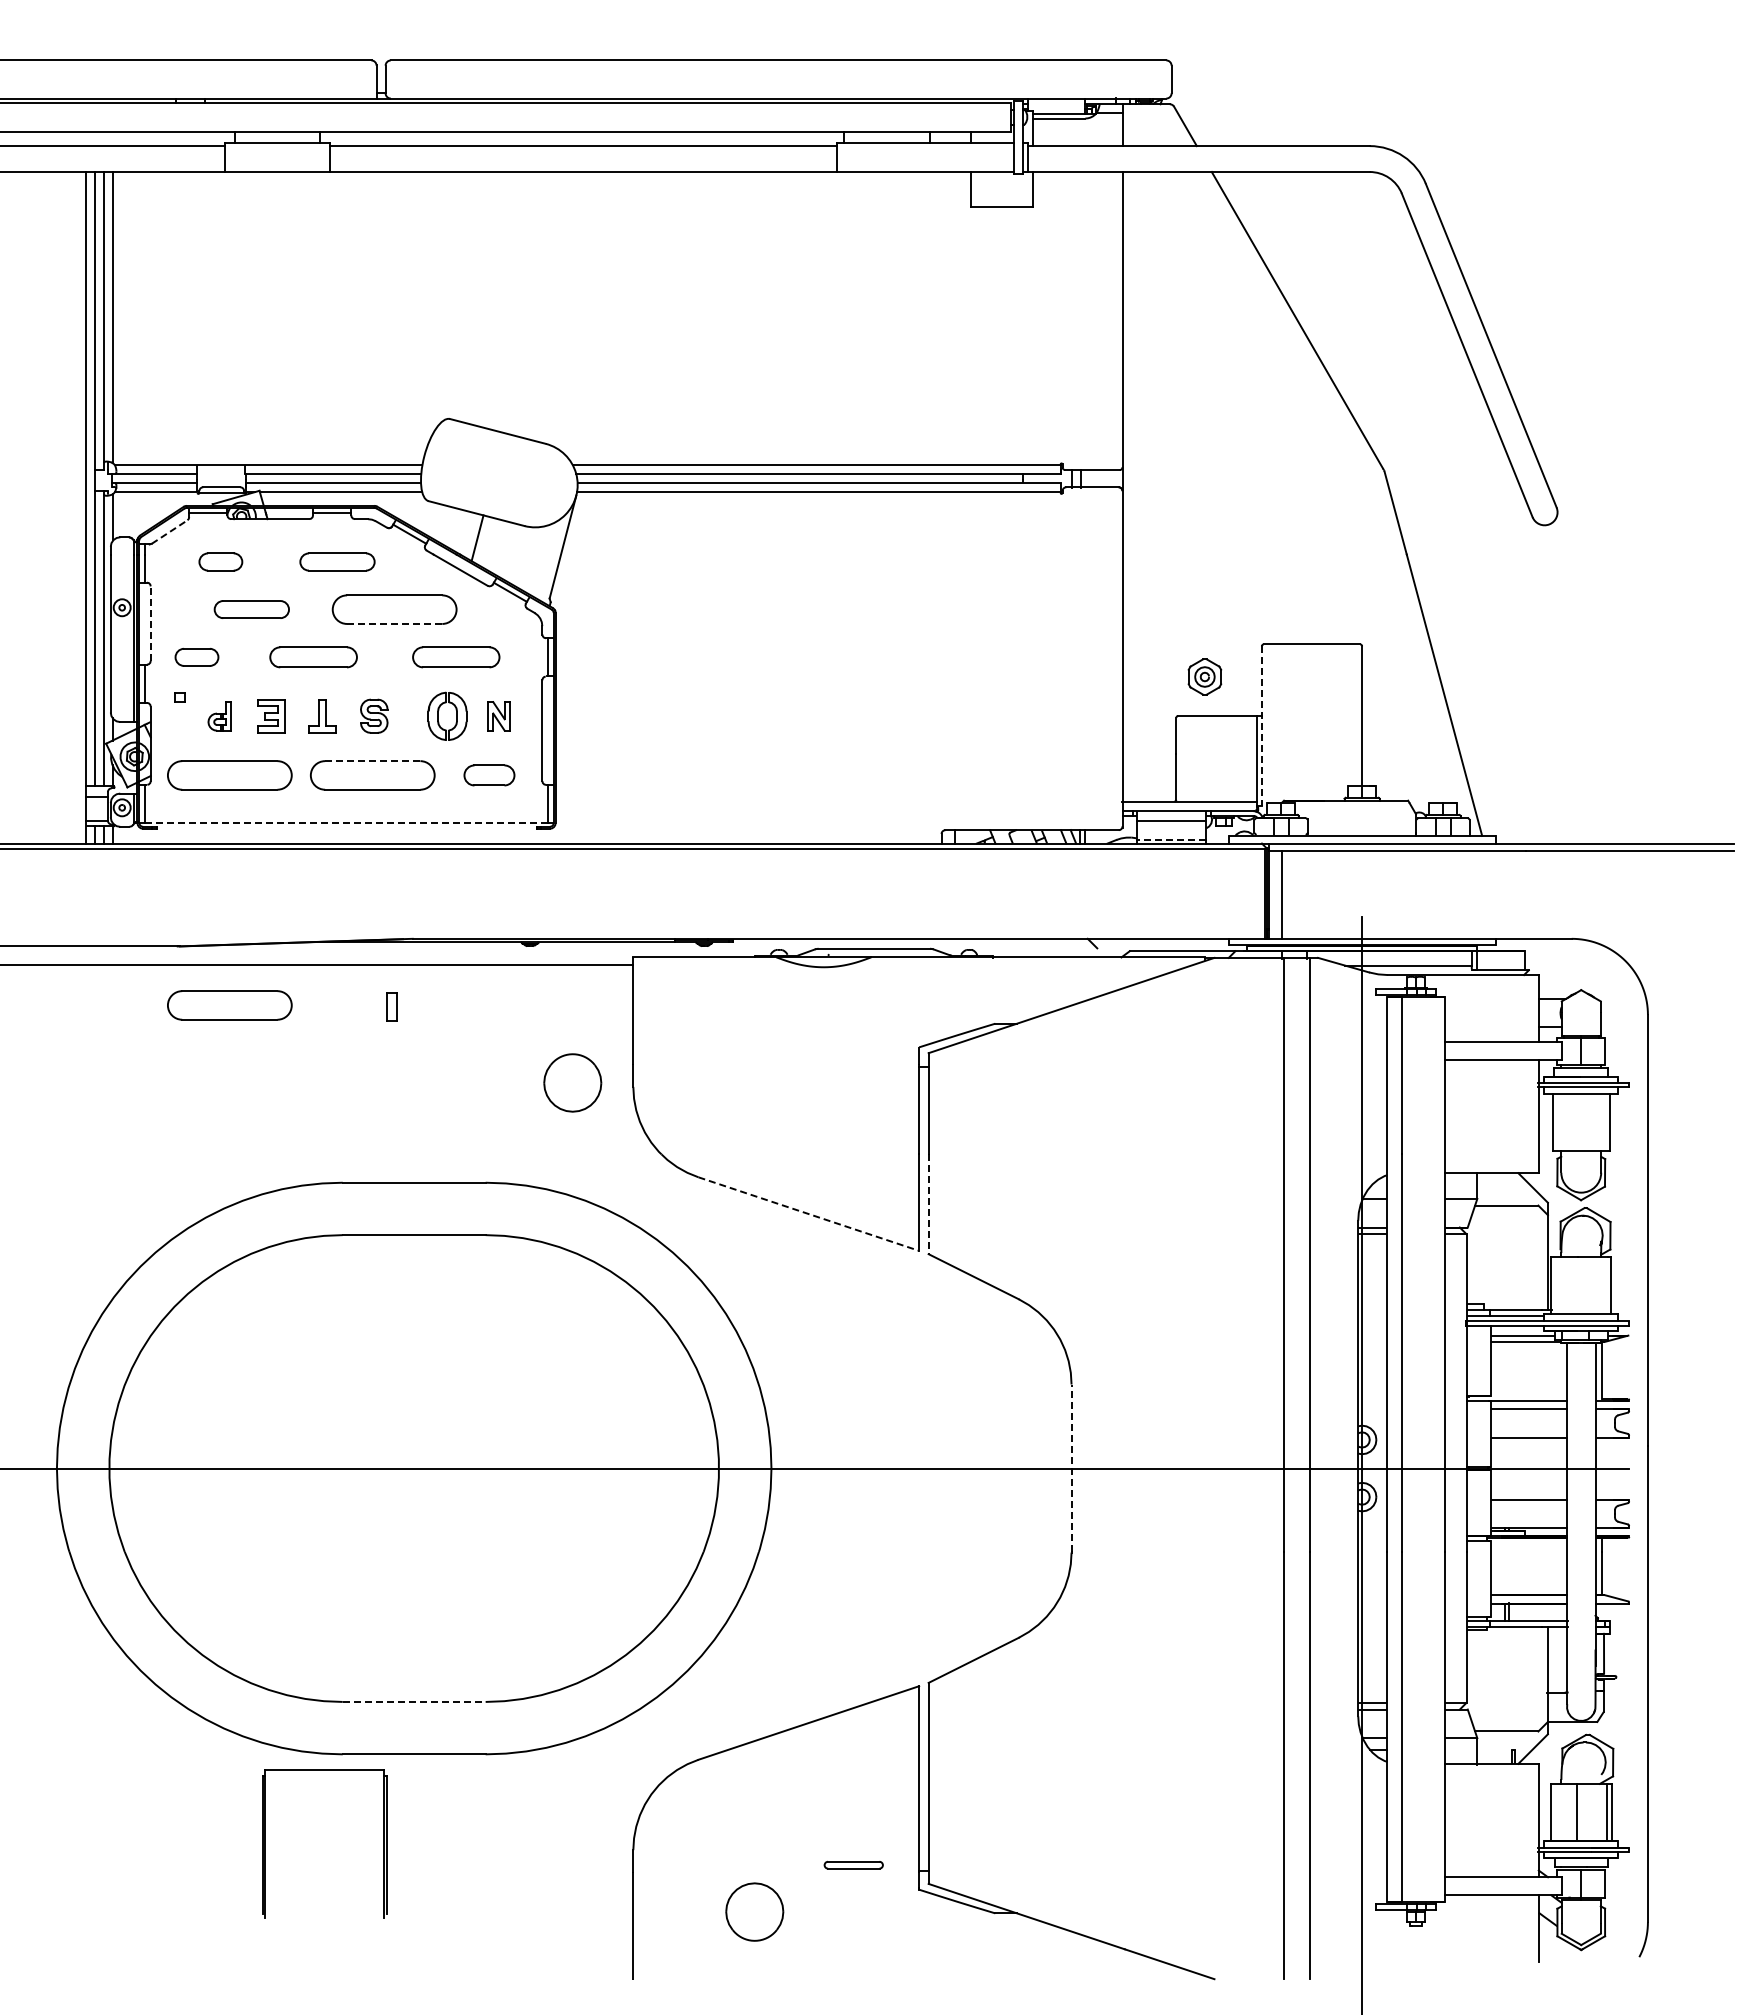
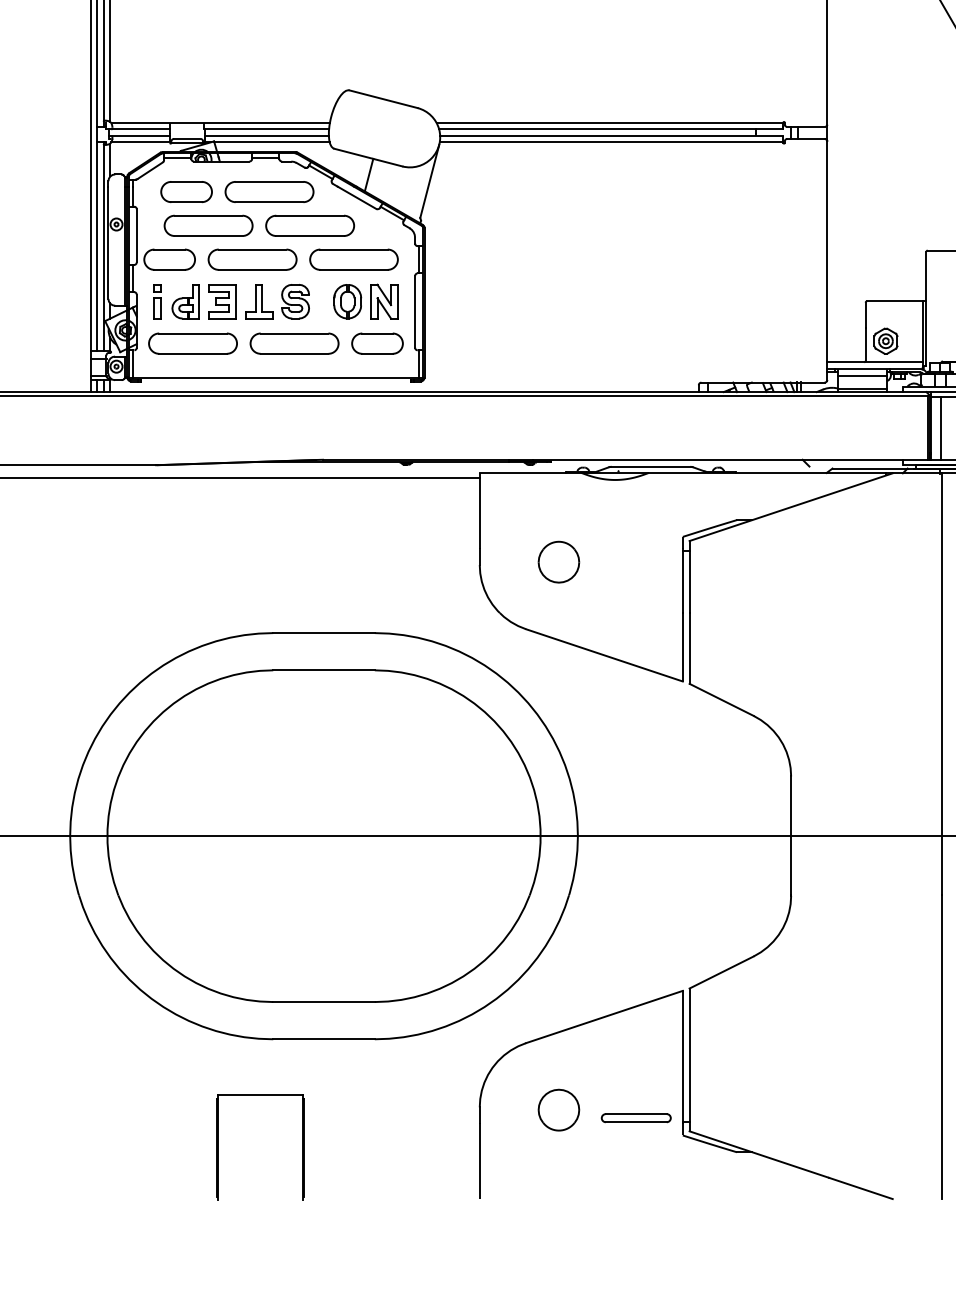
line: (170, 531) -> (150, 170), dashed -> solid
part: (220, 561) -> (186, 191), size x1.67
part: (337, 561) -> (269, 191), size x1.67
part: (251, 609) -> (208, 225), size x1.67
line: (150, 623) -> (136, 235), dashed -> solid
line: (394, 623) -> (310, 235), dashed -> solid
part: (196, 657) -> (169, 259), size x1.67
part: (313, 657) -> (252, 259), size x1.43
part: (455, 657) -> (353, 259), size x1.43
part: (1204, 676) -> (885, 340), moved
part: (374, 715) -> (295, 301), size x1.43
part: (219, 716) -> (185, 301), size x1.67
part: (270, 716) -> (221, 301), size x1.43
part: (322, 716) -> (258, 301), size x1.43
part: (498, 716) -> (383, 301), size x1.67
line: (1261, 726) -> (926, 308), dashed -> solid
line: (372, 761) -> (294, 333), dashed -> solid
part: (489, 775) -> (377, 343), size x1.43
line: (346, 823) -> (275, 377), dashed -> solid
line: (1171, 839) -> (862, 389), dashed -> solid
part: (229, 1005) -> (192, 507), removed
part: (391, 1006) -> (157, 308), moved
part: (572, 1082) -> (558, 561), moved
line: (928, 1204) -> (689, 648), dashed -> solid
line: (809, 1214) -> (604, 655), dashed -> solid
line: (1071, 1468) -> (791, 836), dashed -> solid
line: (414, 1701) -> (324, 1001), dashed -> solid
part: (265, 1843) -> (218, 1147), moved
part: (853, 1864) -> (636, 1117), size x1.67
part: (754, 1911) -> (558, 1109), moved

